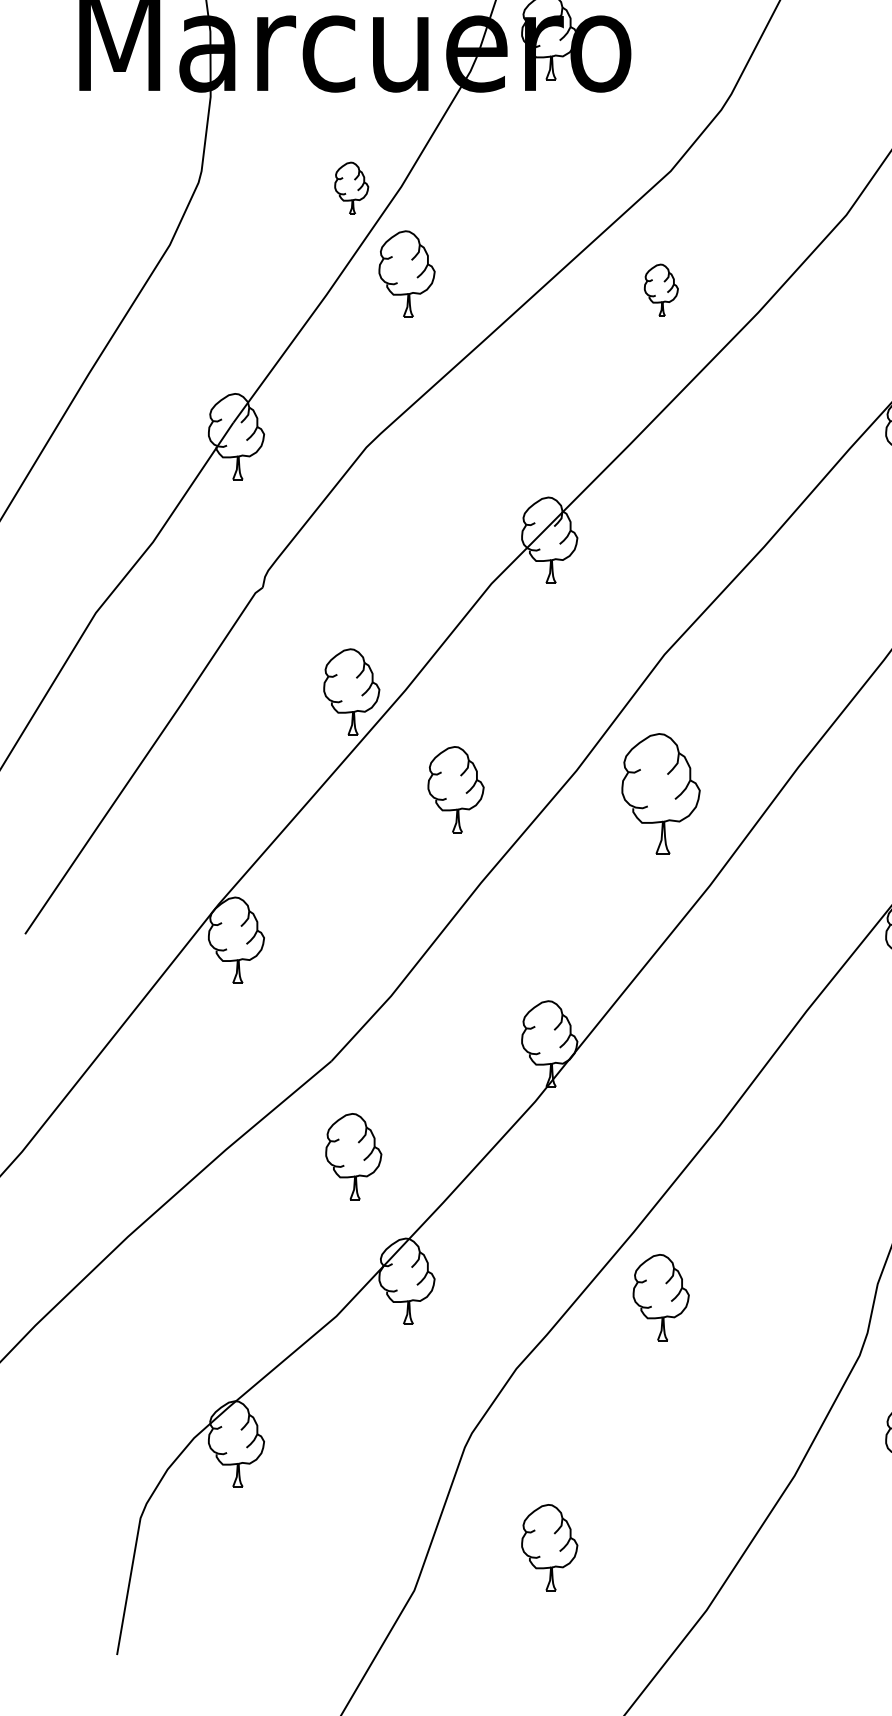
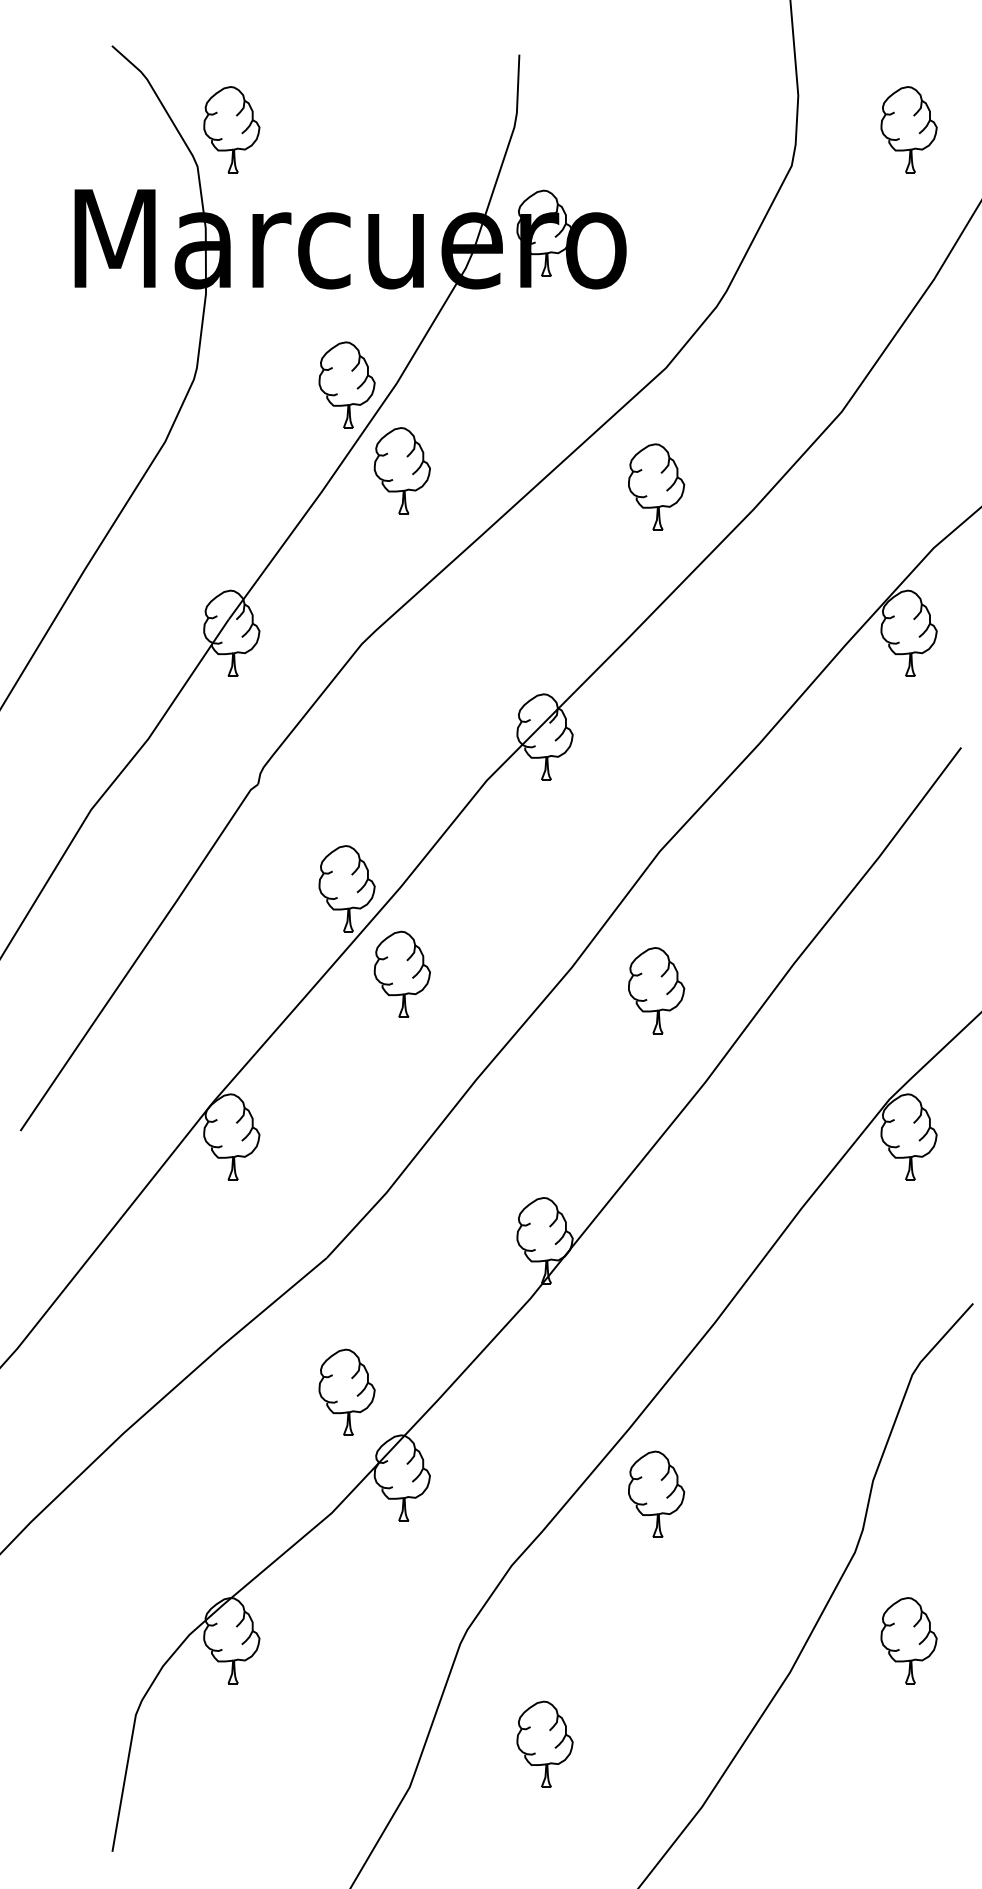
part: (351, 187) -> (346, 384), size x1.67
part: (661, 289) -> (656, 486), size x1.67
part: (455, 788) -> (401, 973), moved
part: (661, 793) -> (656, 990), size x0.71
part: (353, 1155) -> (346, 1391), moved

